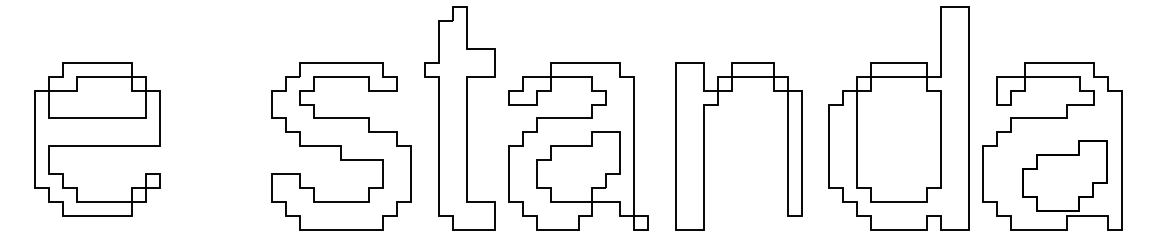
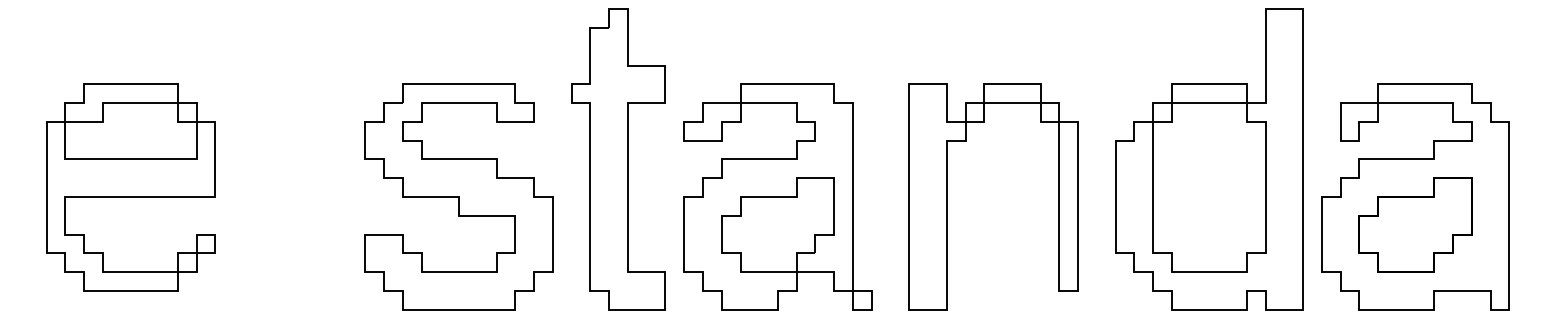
part: (1065, 175) -> (1415, 224), moved

